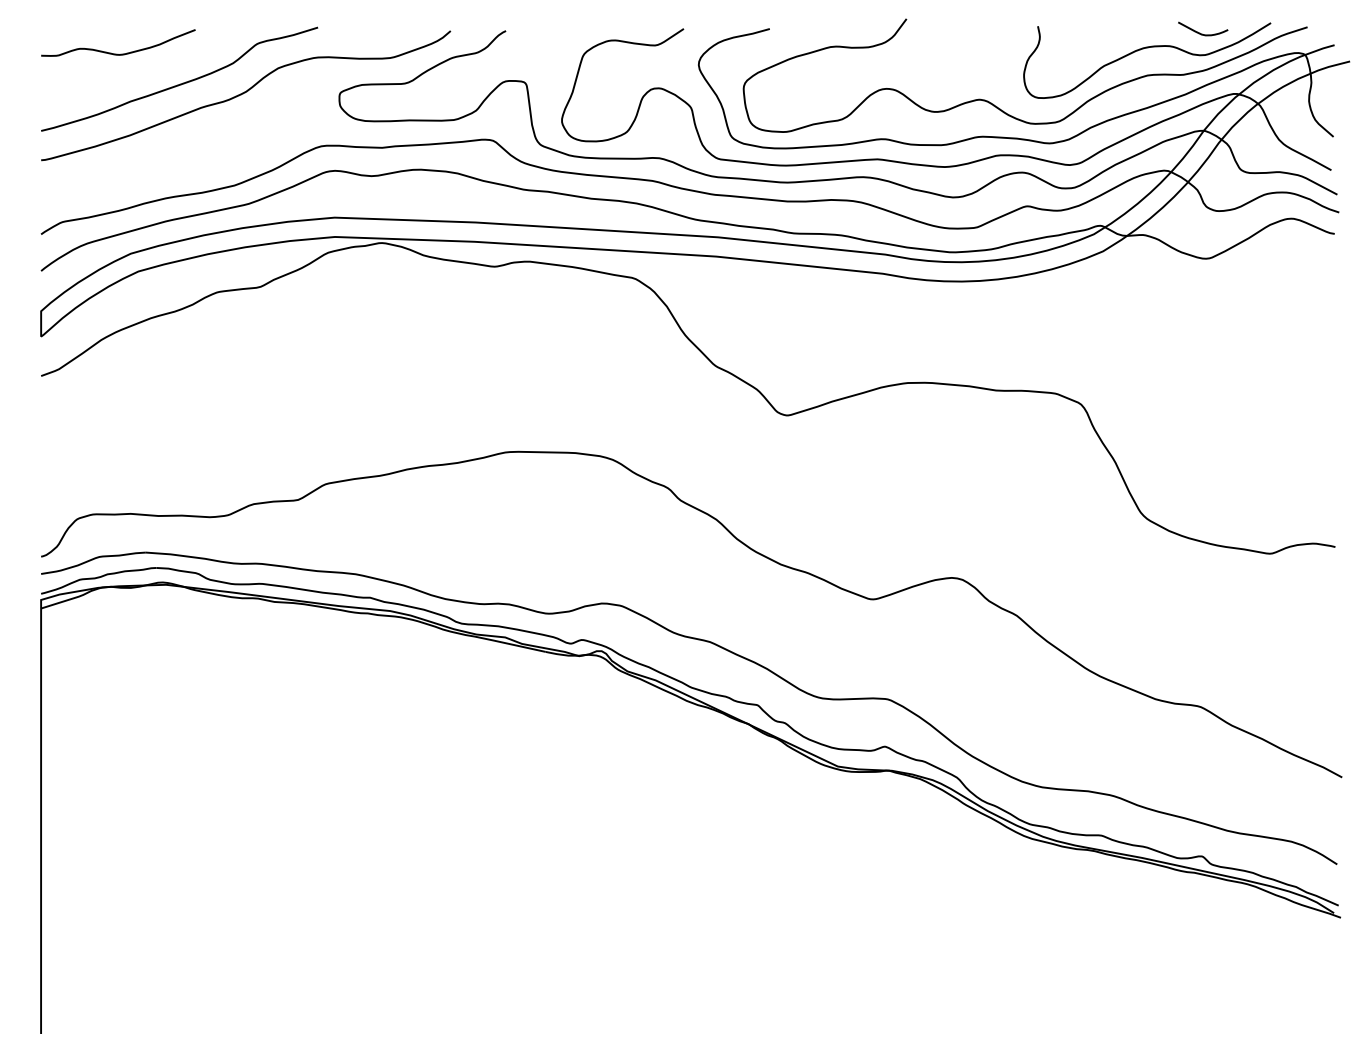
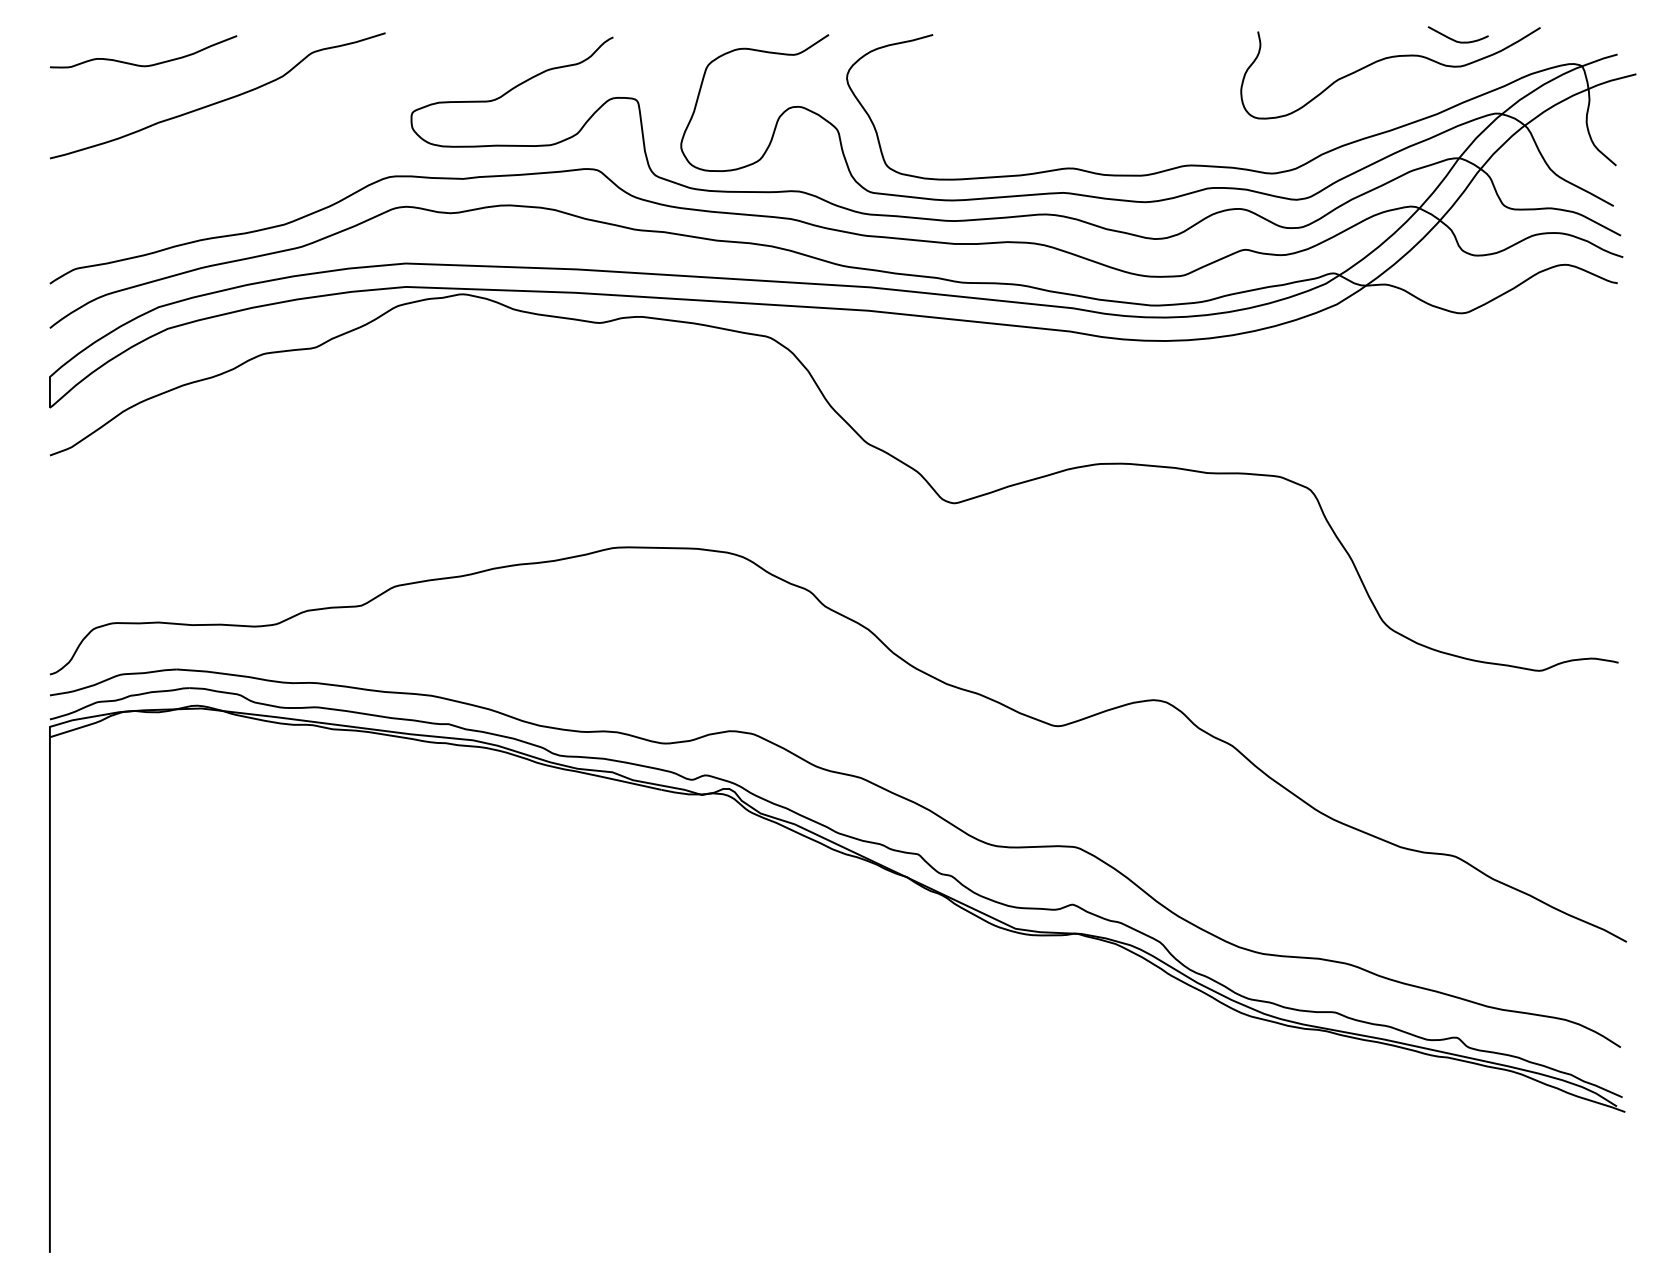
curve: (245, 93) -> (297, 112), removed
curve: (1002, 110) -> (1215, 133), removed

